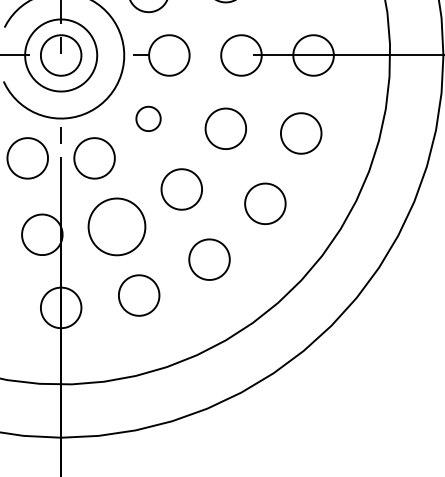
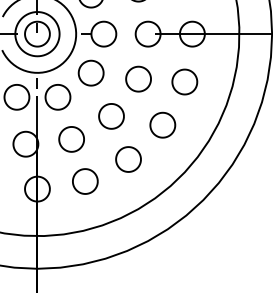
part: (147, 117) -> (90, 72), size x1.67
part: (116, 227) -> (71, 139), size x0.71

